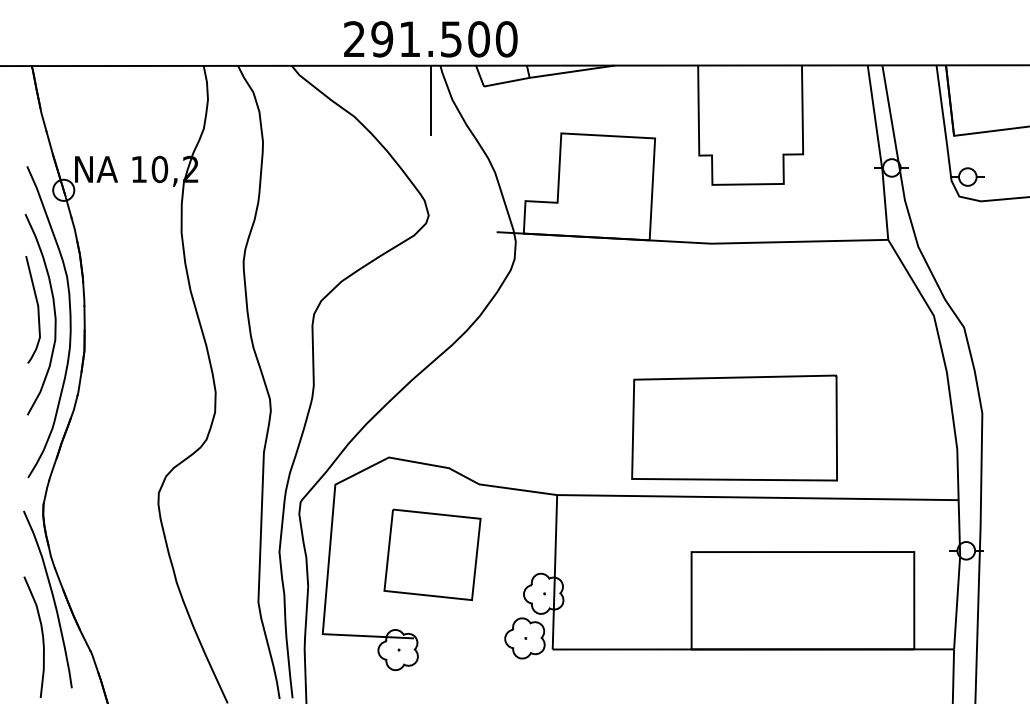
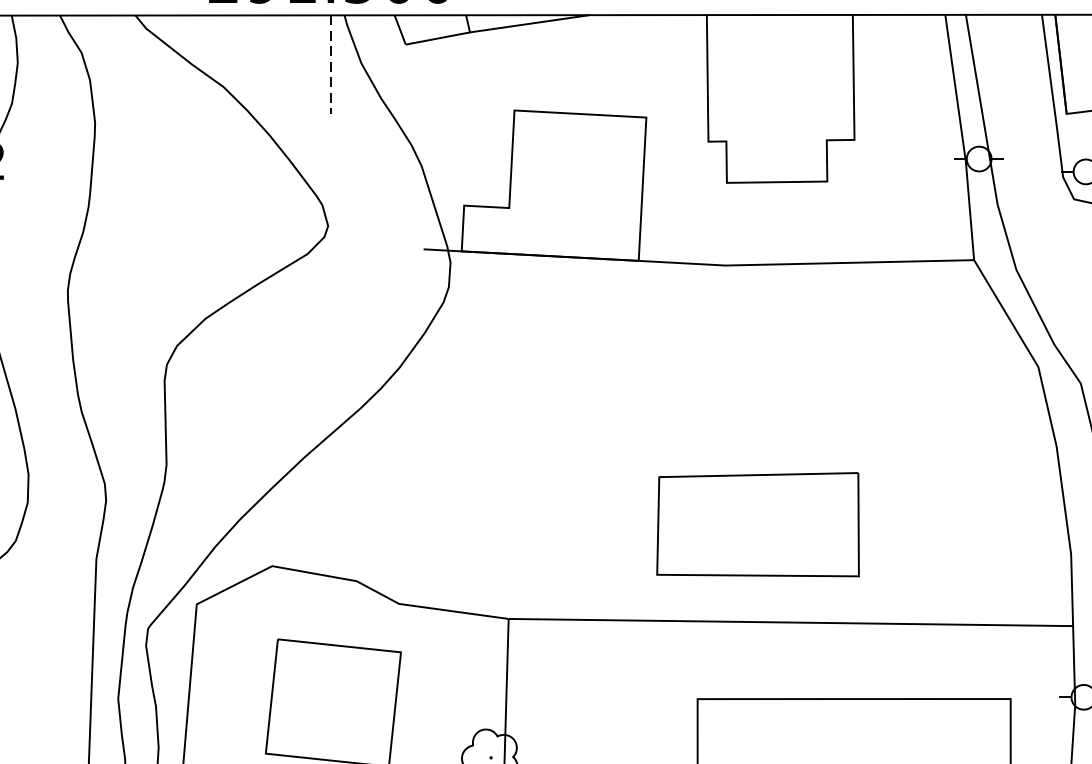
line: (430, 101) -> (330, 65), solid -> dashed
part: (734, 427) -> (757, 523), size x0.7

